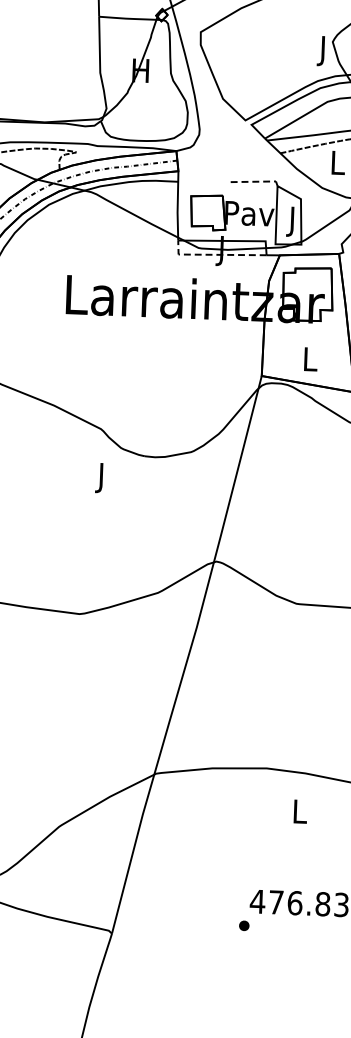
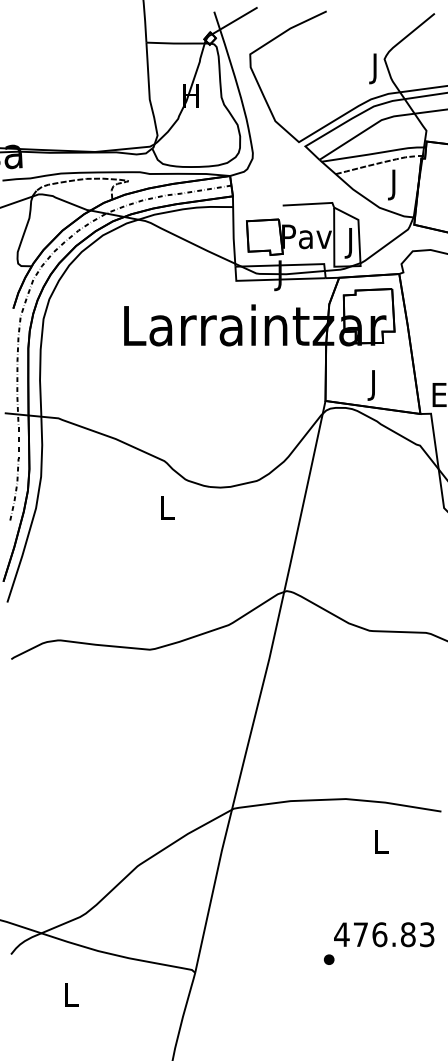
text: (337, 165) -> (394, 184), L -> J
line: (254, 182) -> (310, 204), dashed -> solid
line: (215, 254) -> (273, 279), dashed -> solid
text: (310, 362) -> (374, 385), L -> J
text: (102, 477) -> (167, 510), J -> L

